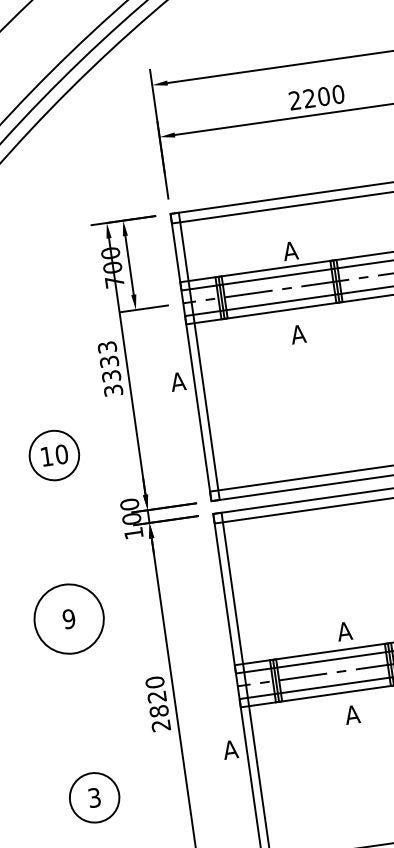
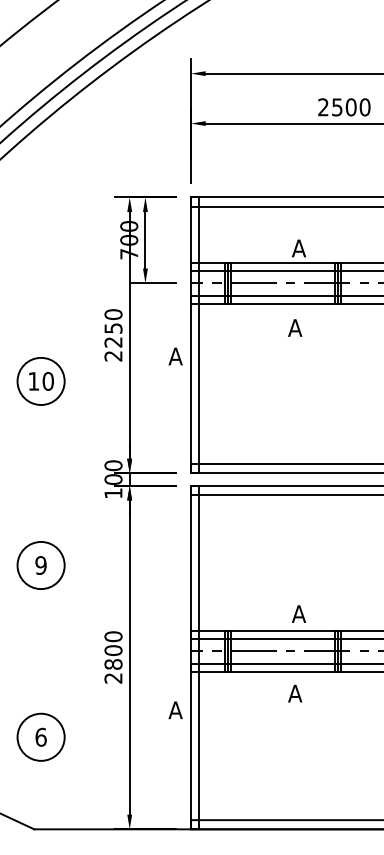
text: (309, 98) -> (337, 107), 2200 -> 2500
text: (110, 369) -> (113, 335), 3333 -> 2250
part: (53, 455) -> (40, 381), moved
circle: (68, 619) -> (40, 565), size x0.71
text: (157, 696) -> (113, 650), 2820 -> 2800
text: (93, 797) -> (40, 736), 3 -> 6

